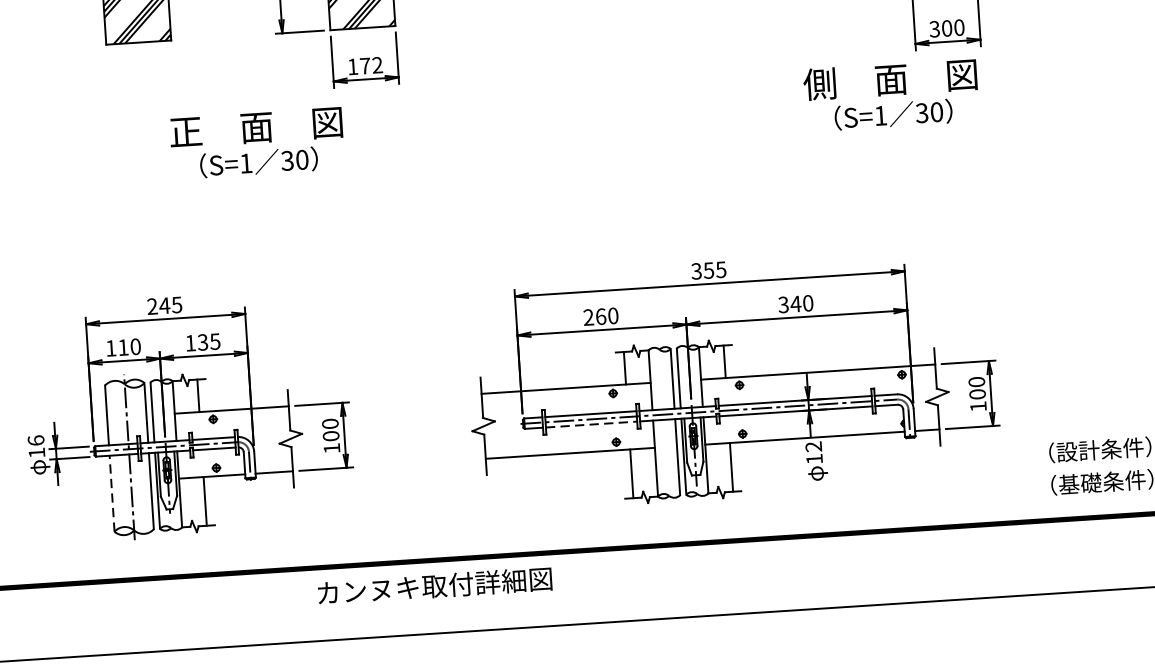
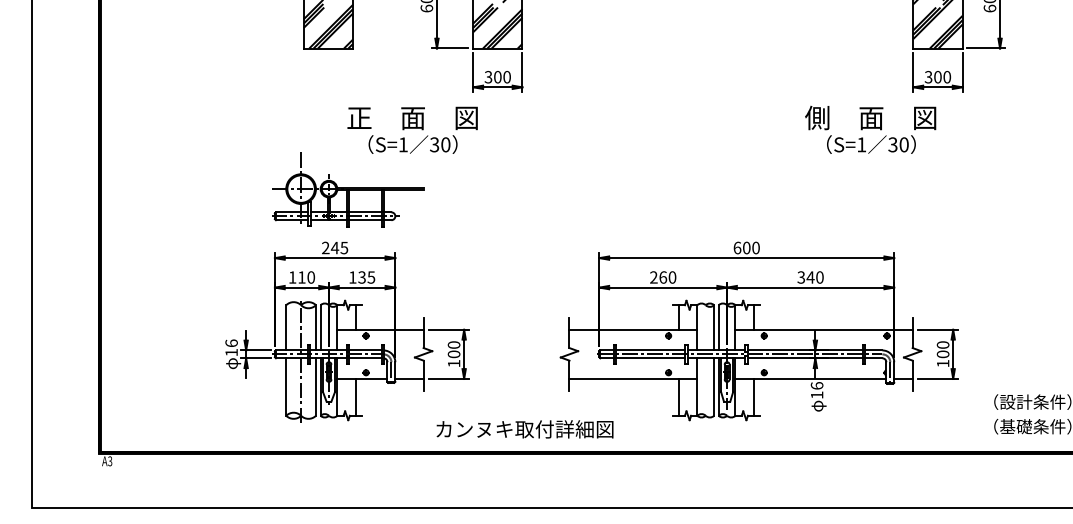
text: (364, 65) -> (497, 76), 172 -> 300
text: (891, 94) -> (870, 129), moved
part: (177, 227) -> (348, 189), added
text: (708, 269) -> (746, 247), 355 -> 600
line: (591, 424) -> (650, 358), dashed -> solid
text: (812, 446) -> (816, 385), 12 -> 16
line: (112, 494) -> (286, 387), dashed -> solid
text: (434, 586) -> (524, 429), moved

